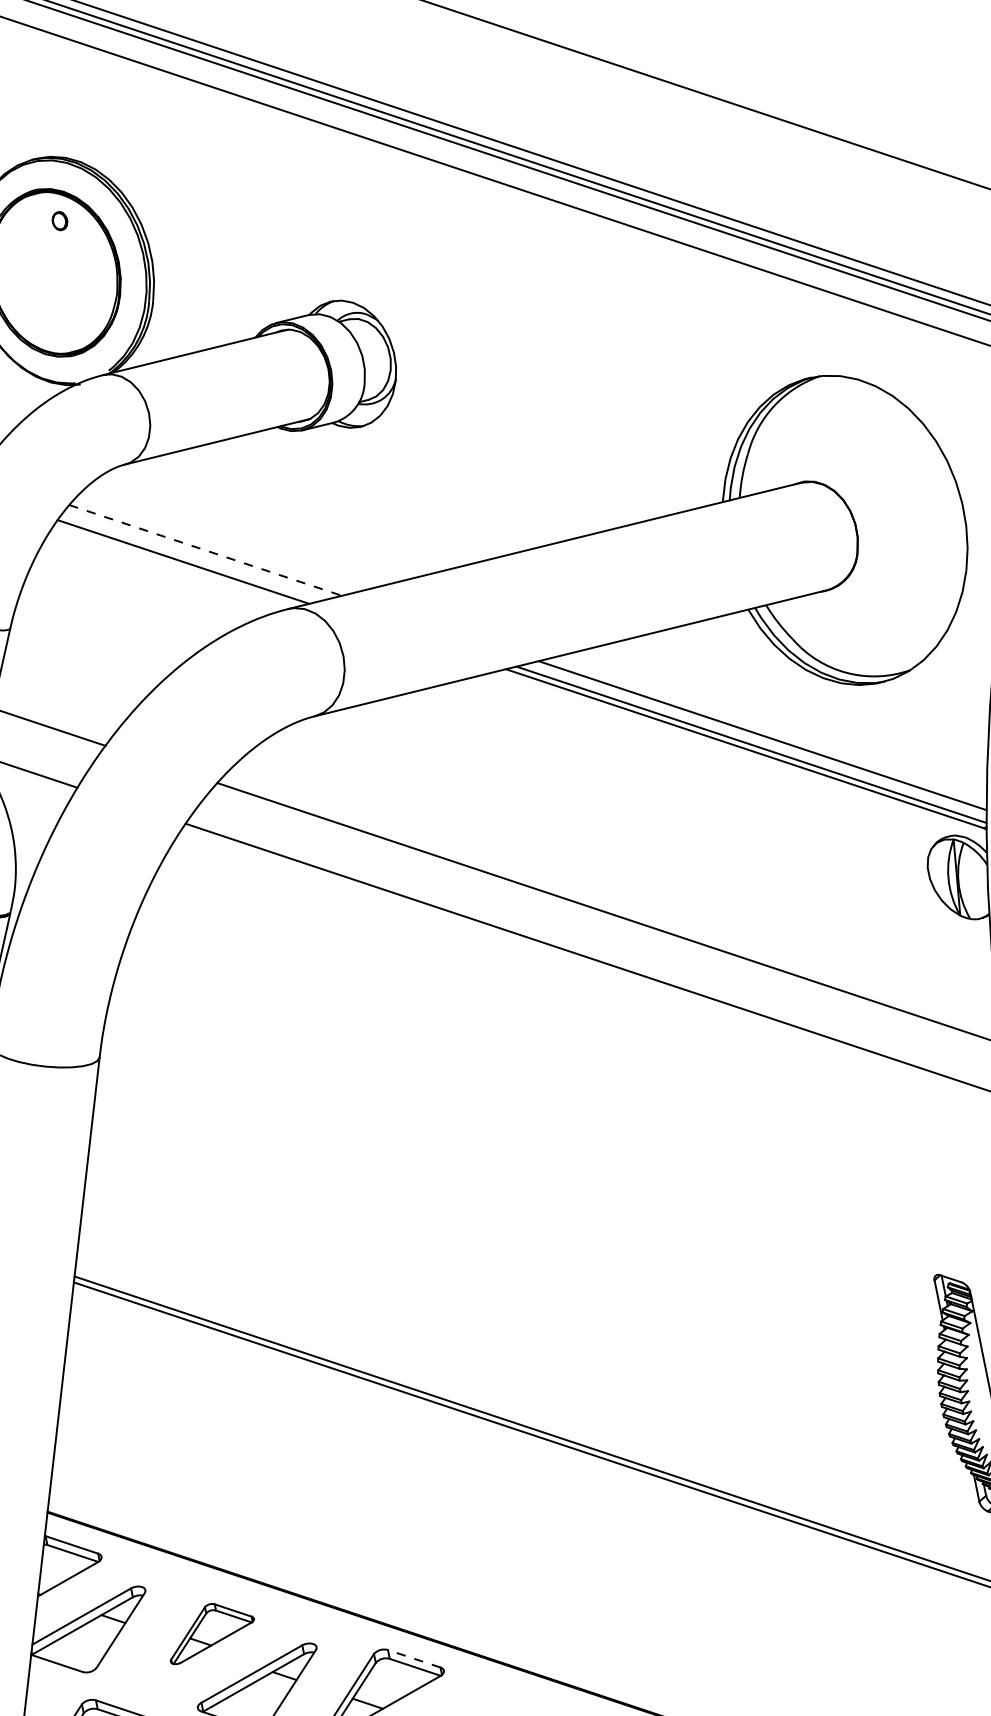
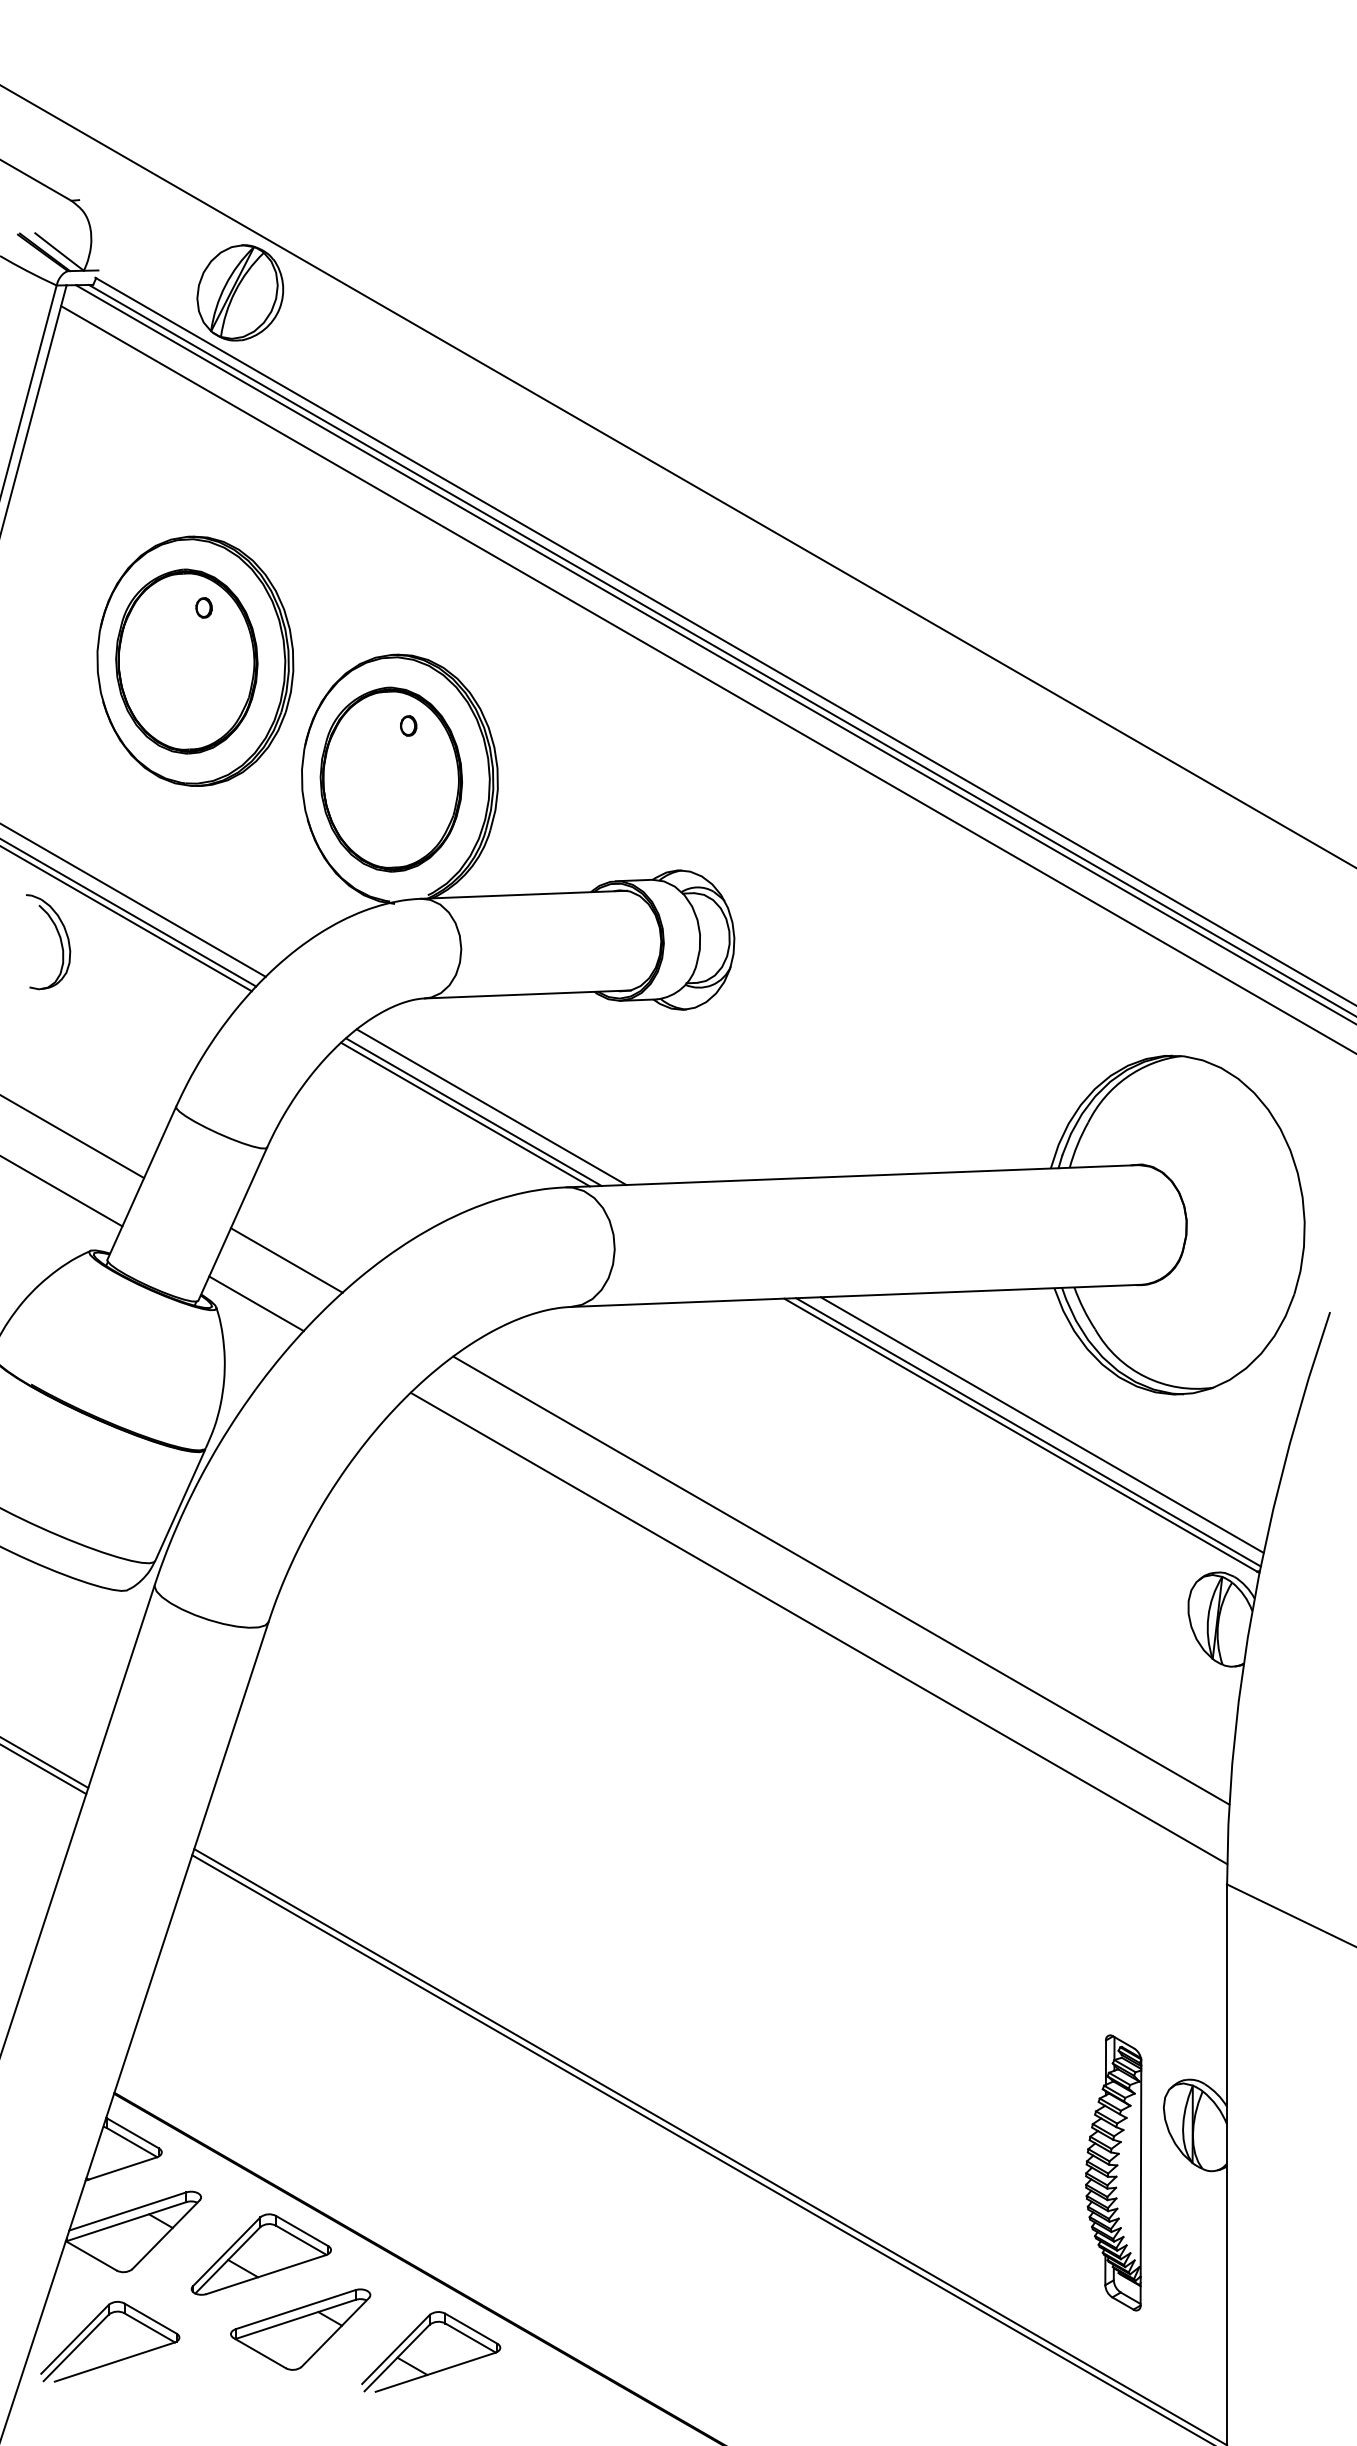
line: (205, 550) -> (491, 1107), dashed -> solid
line: (190, 557) -> (473, 1111), added
part: (209, 1630) -> (260, 2254), size x1.43
line: (414, 1658) -> (471, 2328), dashed -> solid

